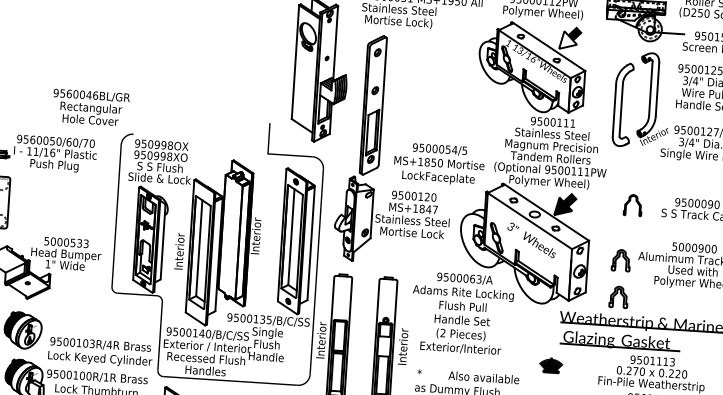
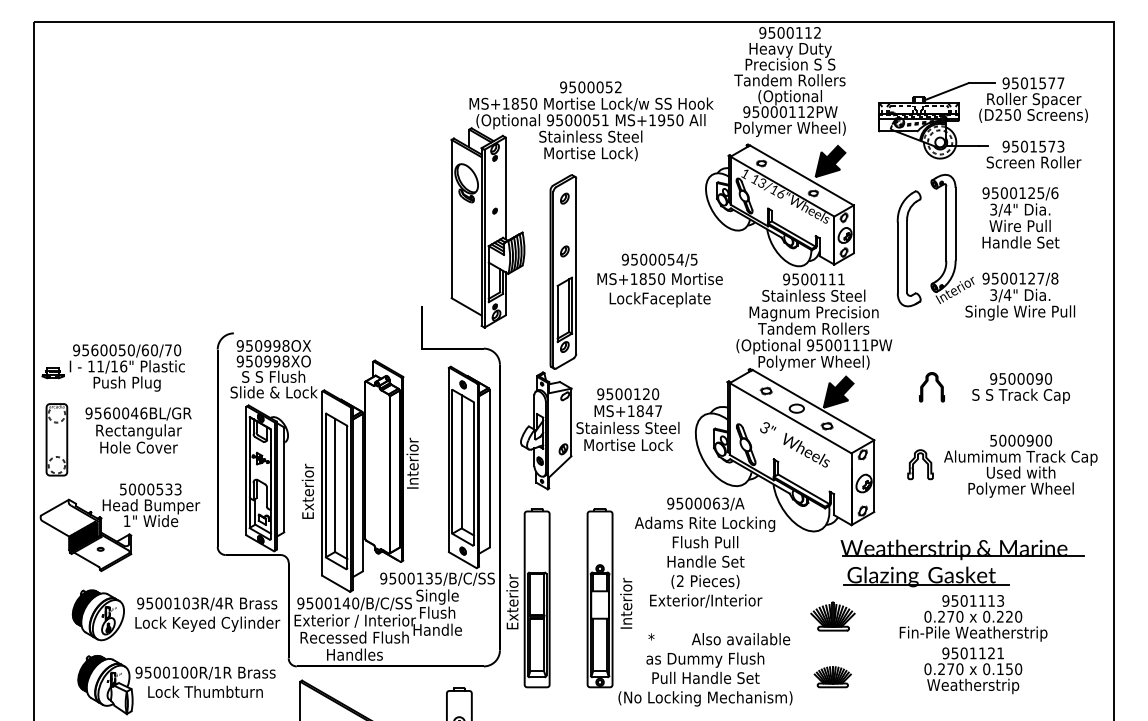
fill: (568, 40) -> (827, 164), added
text: (90, 107) -> (138, 430), moved
text: (438, 164) -> (659, 280), moved
text: (179, 250) -> (307, 490), Interior -> Exterior
hatch: (16, 273) -> (83, 536), added
part: (618, 297) -> (920, 515), removed
text: (321, 339) -> (512, 601), Interior -> Exterior
text: (100, 352) -> (207, 614), moved
part: (550, 365) -> (832, 616), size x1.43

